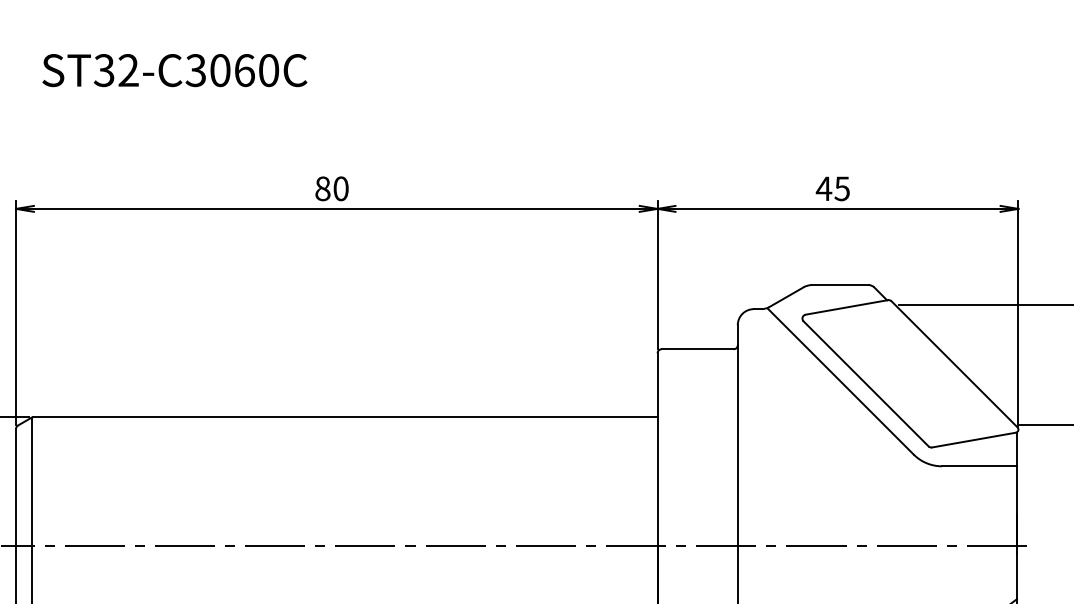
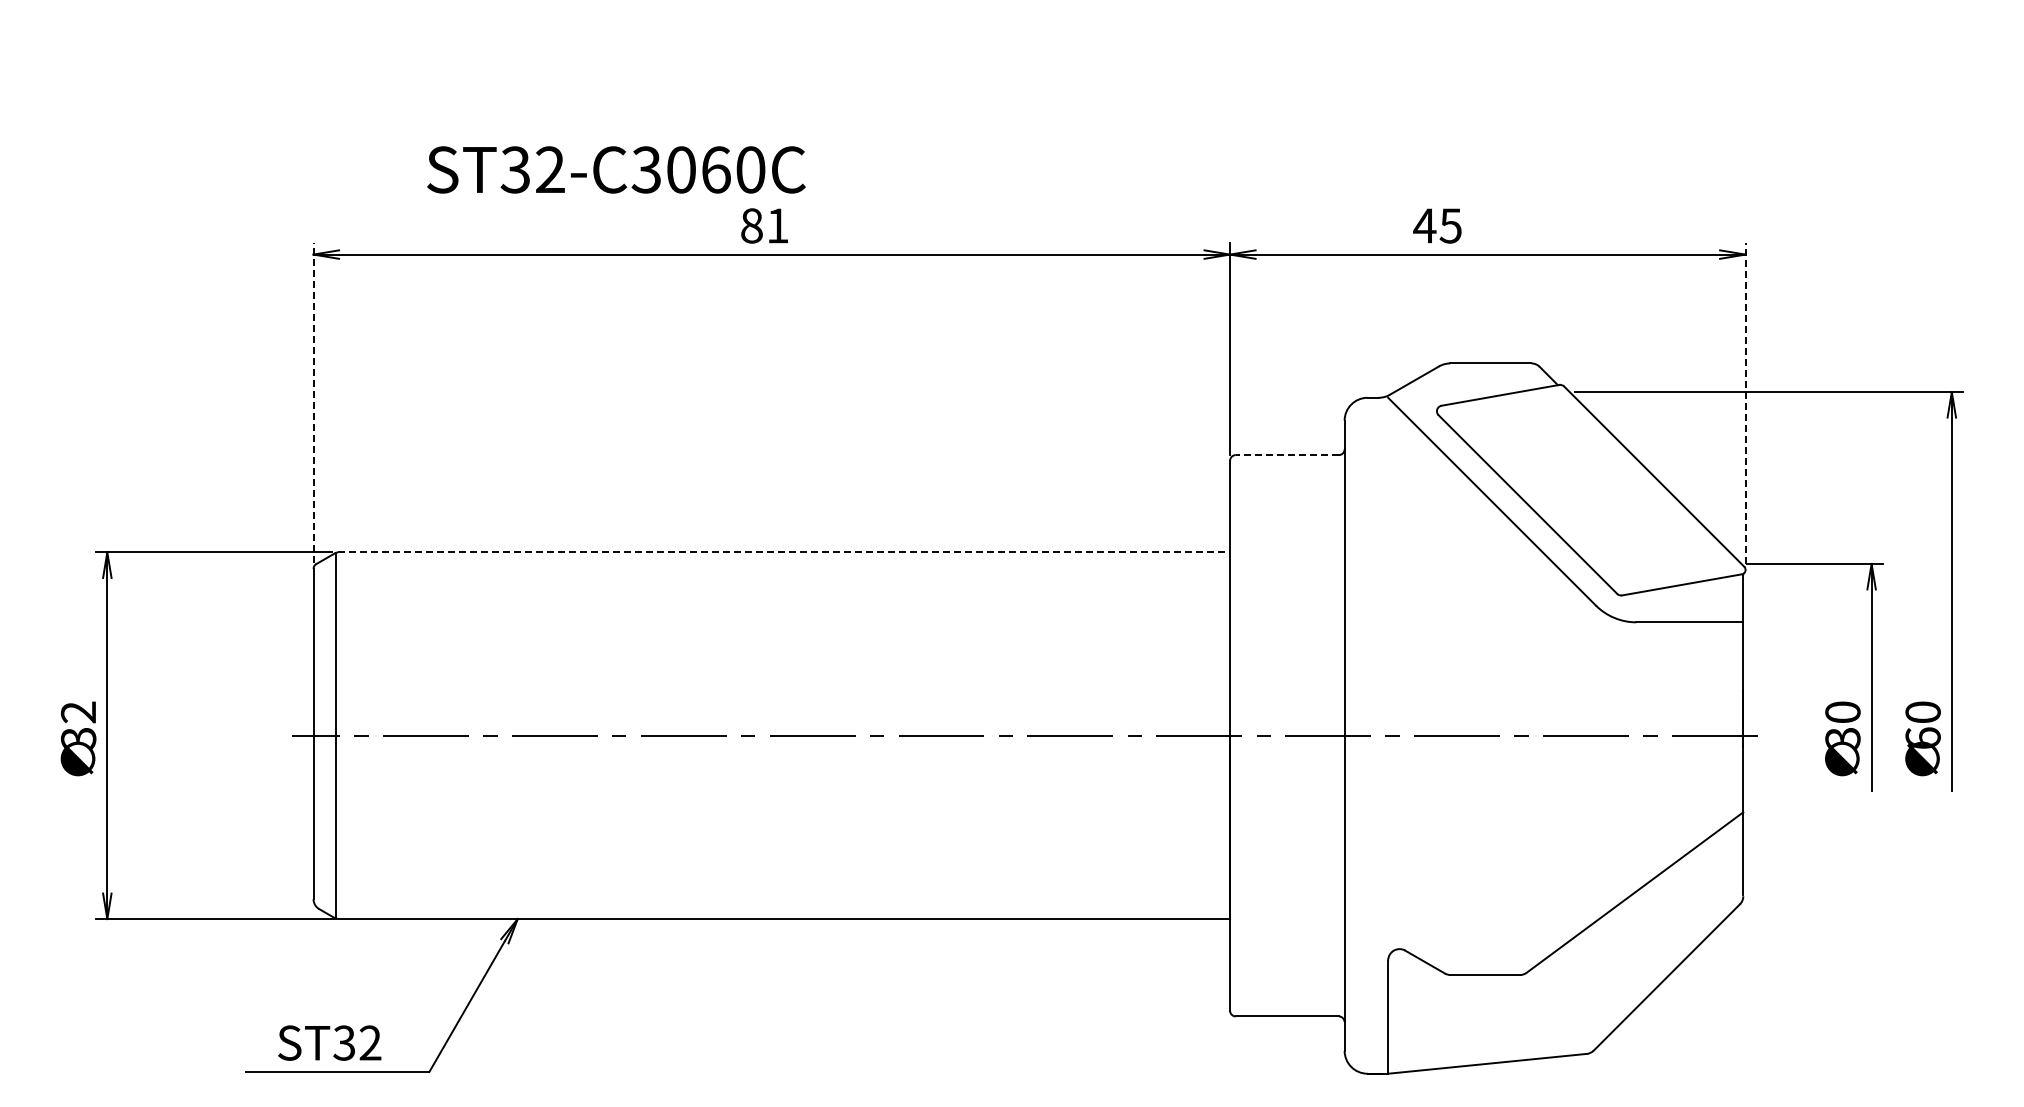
text: (174, 70) -> (616, 169), moved
text: (340, 188) -> (777, 225), 80 -> 81
text: (832, 188) -> (1437, 225), moved
line: (16, 312) -> (313, 402), solid -> dashed
line: (1018, 313) -> (1745, 403), solid -> dashed
line: (697, 349) -> (1287, 455), solid -> dashed
line: (345, 417) -> (784, 552), solid -> dashed

